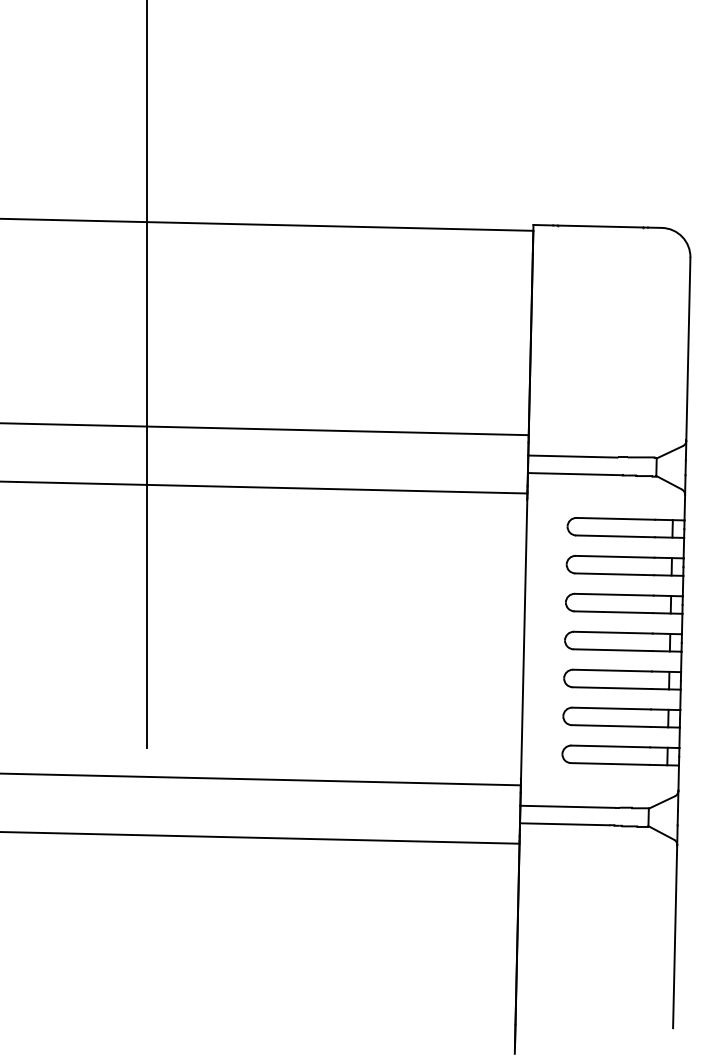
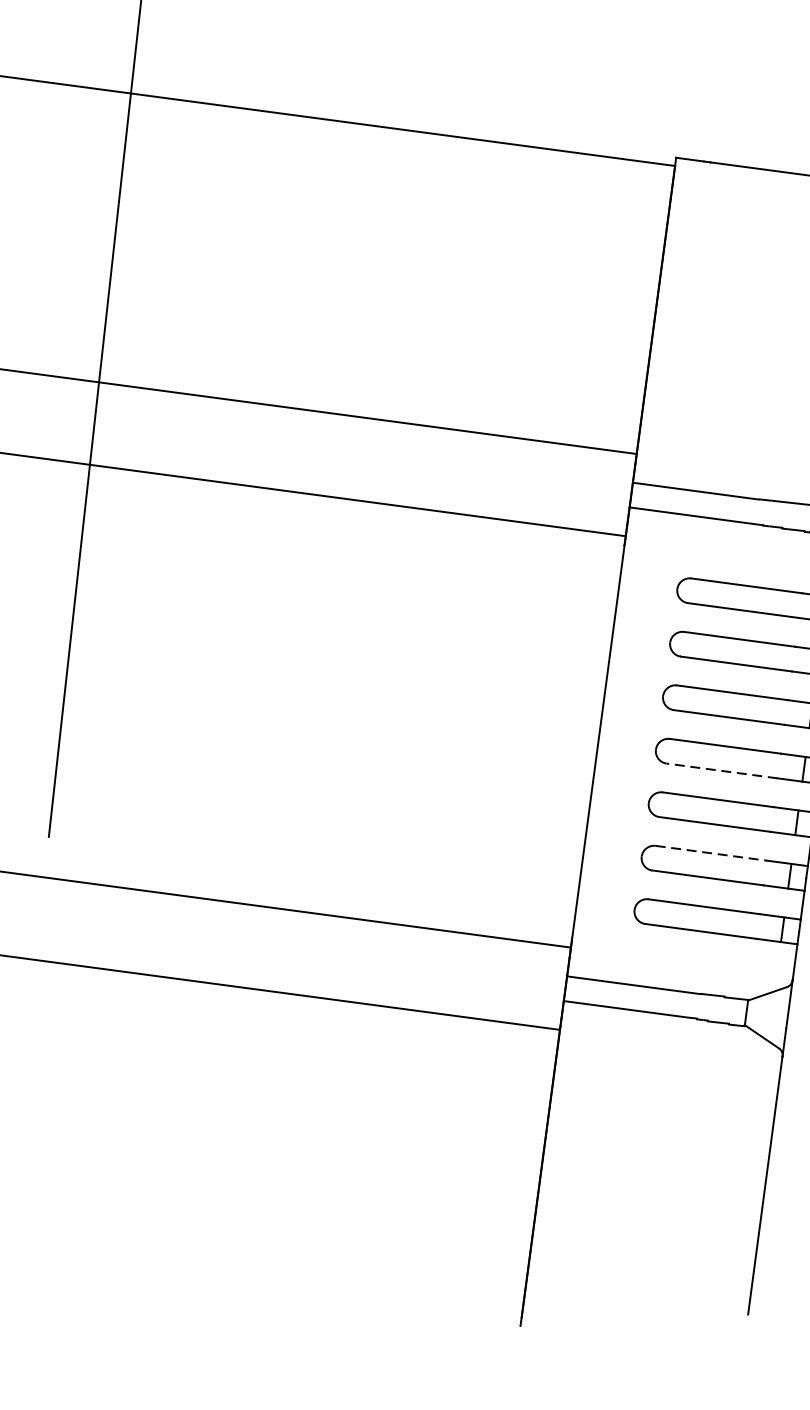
line: (612, 650) -> (721, 771), solid -> dashed
line: (612, 708) -> (712, 853), solid -> dashed

